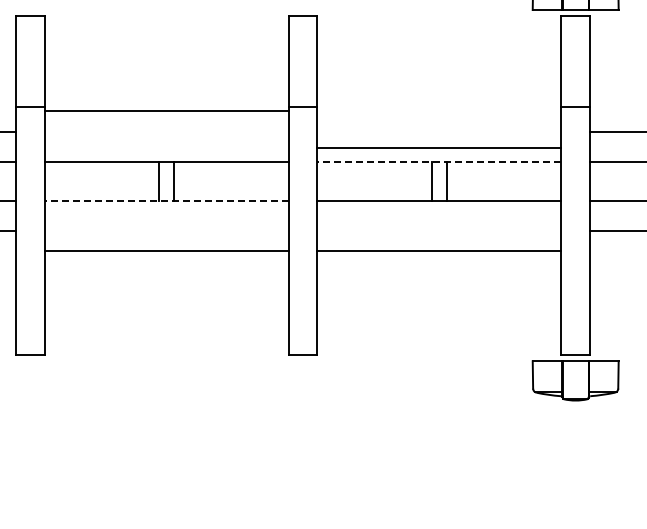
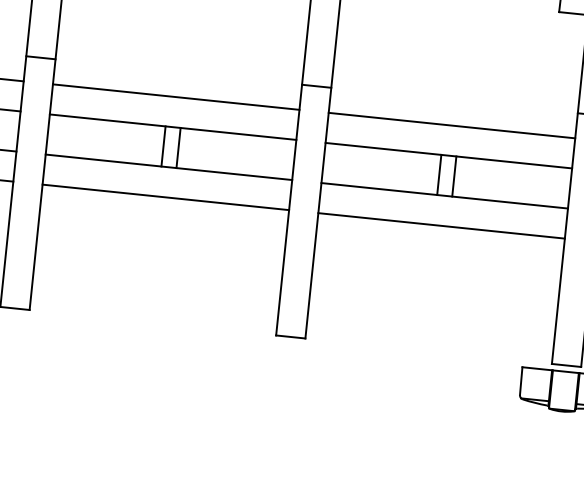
line: (166, 110) -> (176, 96), moved
line: (439, 147) -> (452, 125), moved
line: (439, 161) -> (449, 155), dashed -> solid
line: (166, 201) -> (168, 167), dashed -> solid
line: (166, 251) -> (165, 197), moved
line: (439, 251) -> (441, 226), moved

